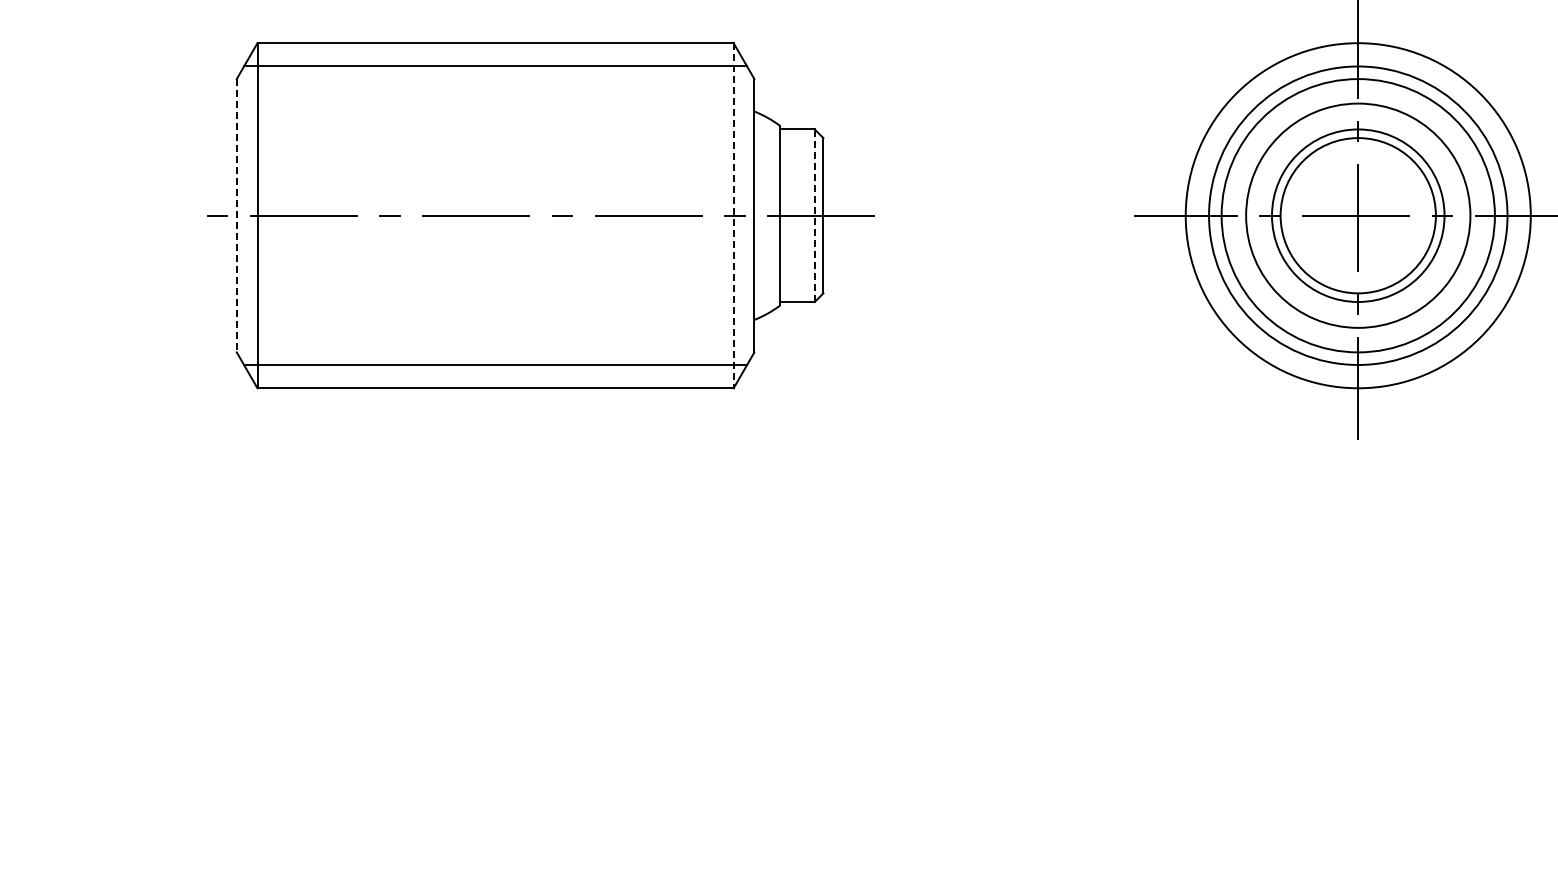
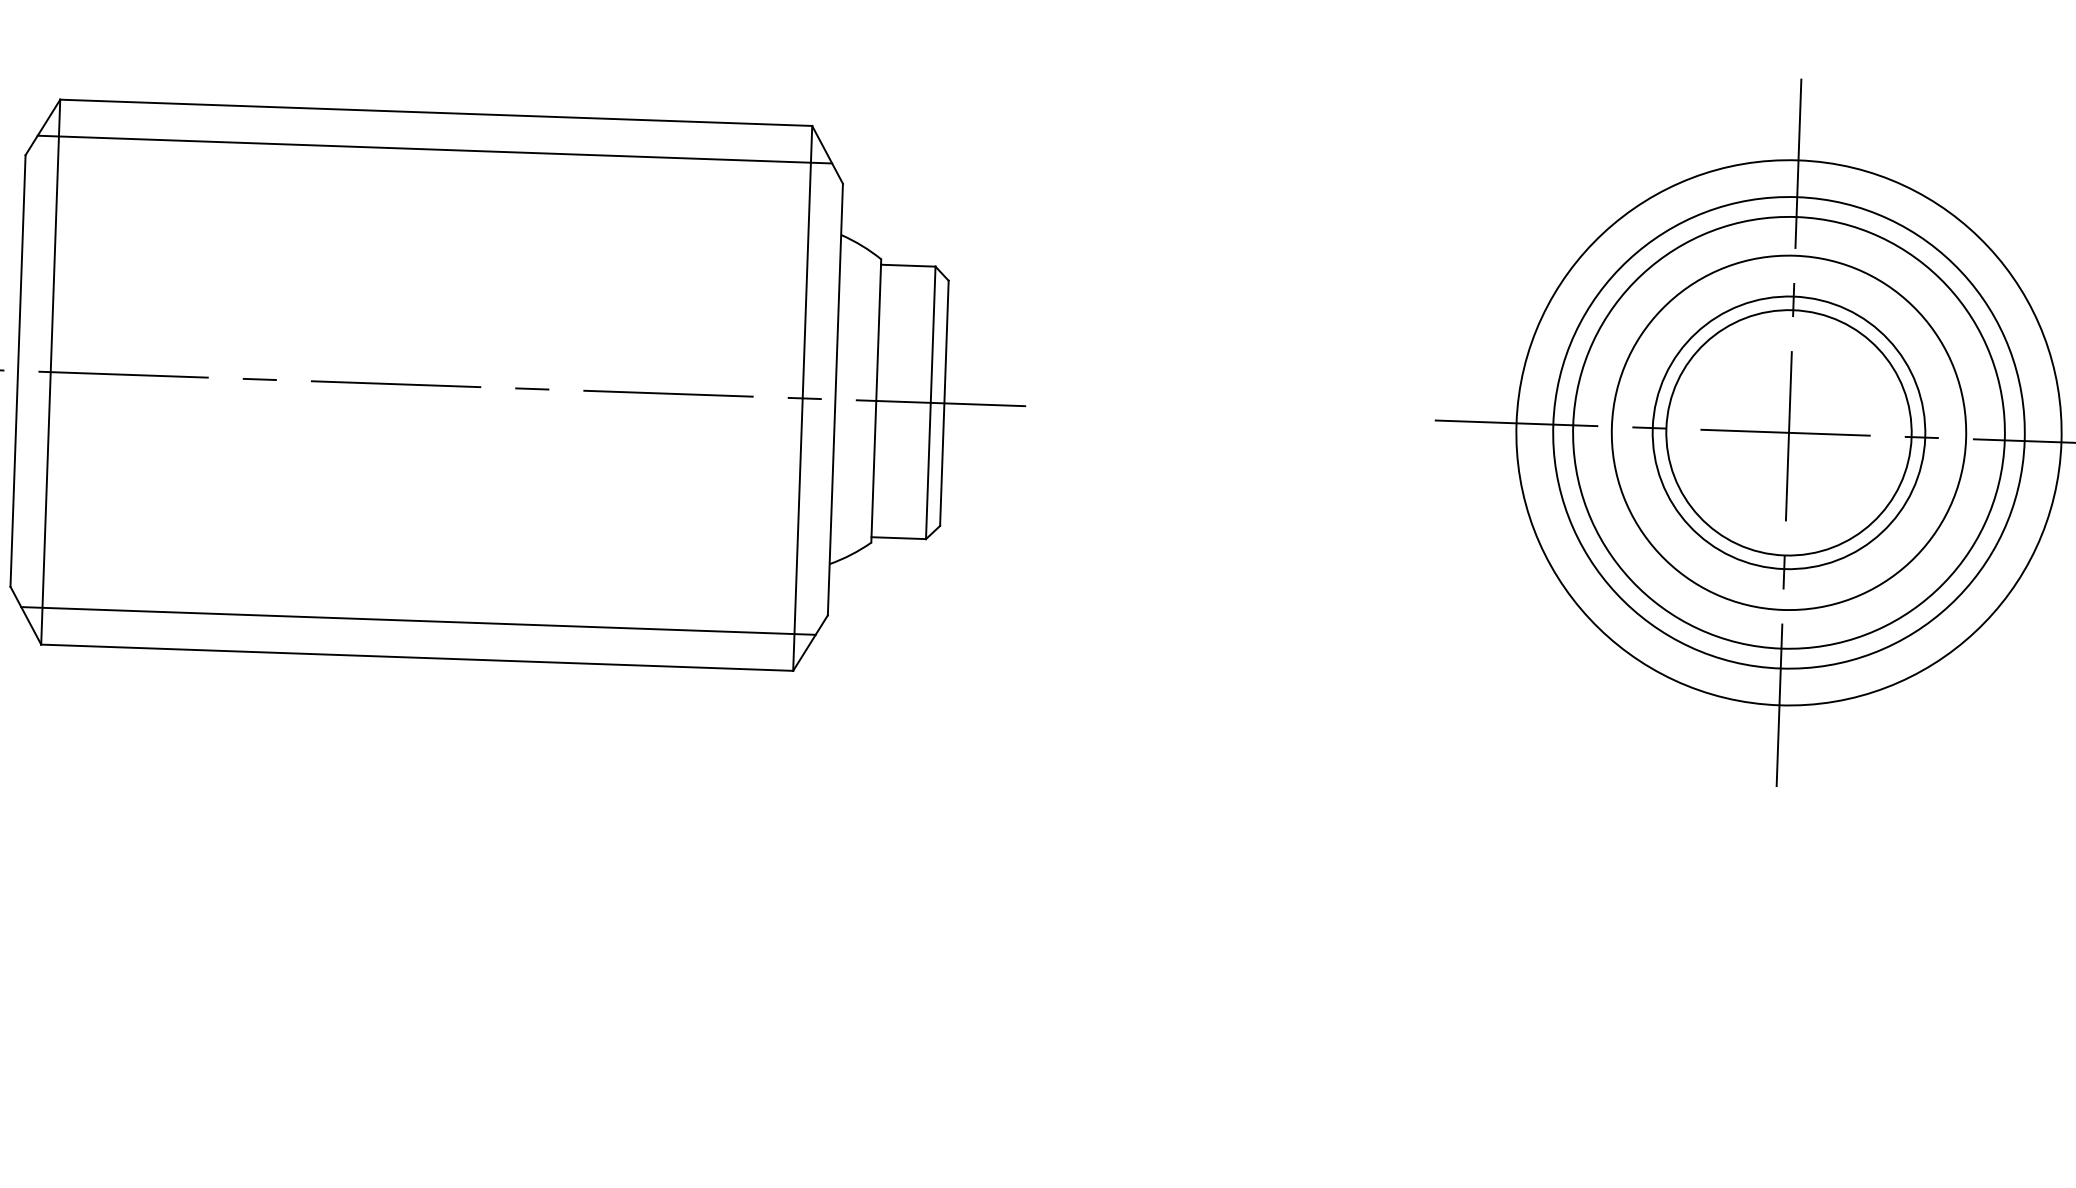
line: (236, 215) -> (17, 370), dashed -> solid
line: (733, 215) -> (802, 398), dashed -> solid
line: (814, 215) -> (930, 402), dashed -> solid

